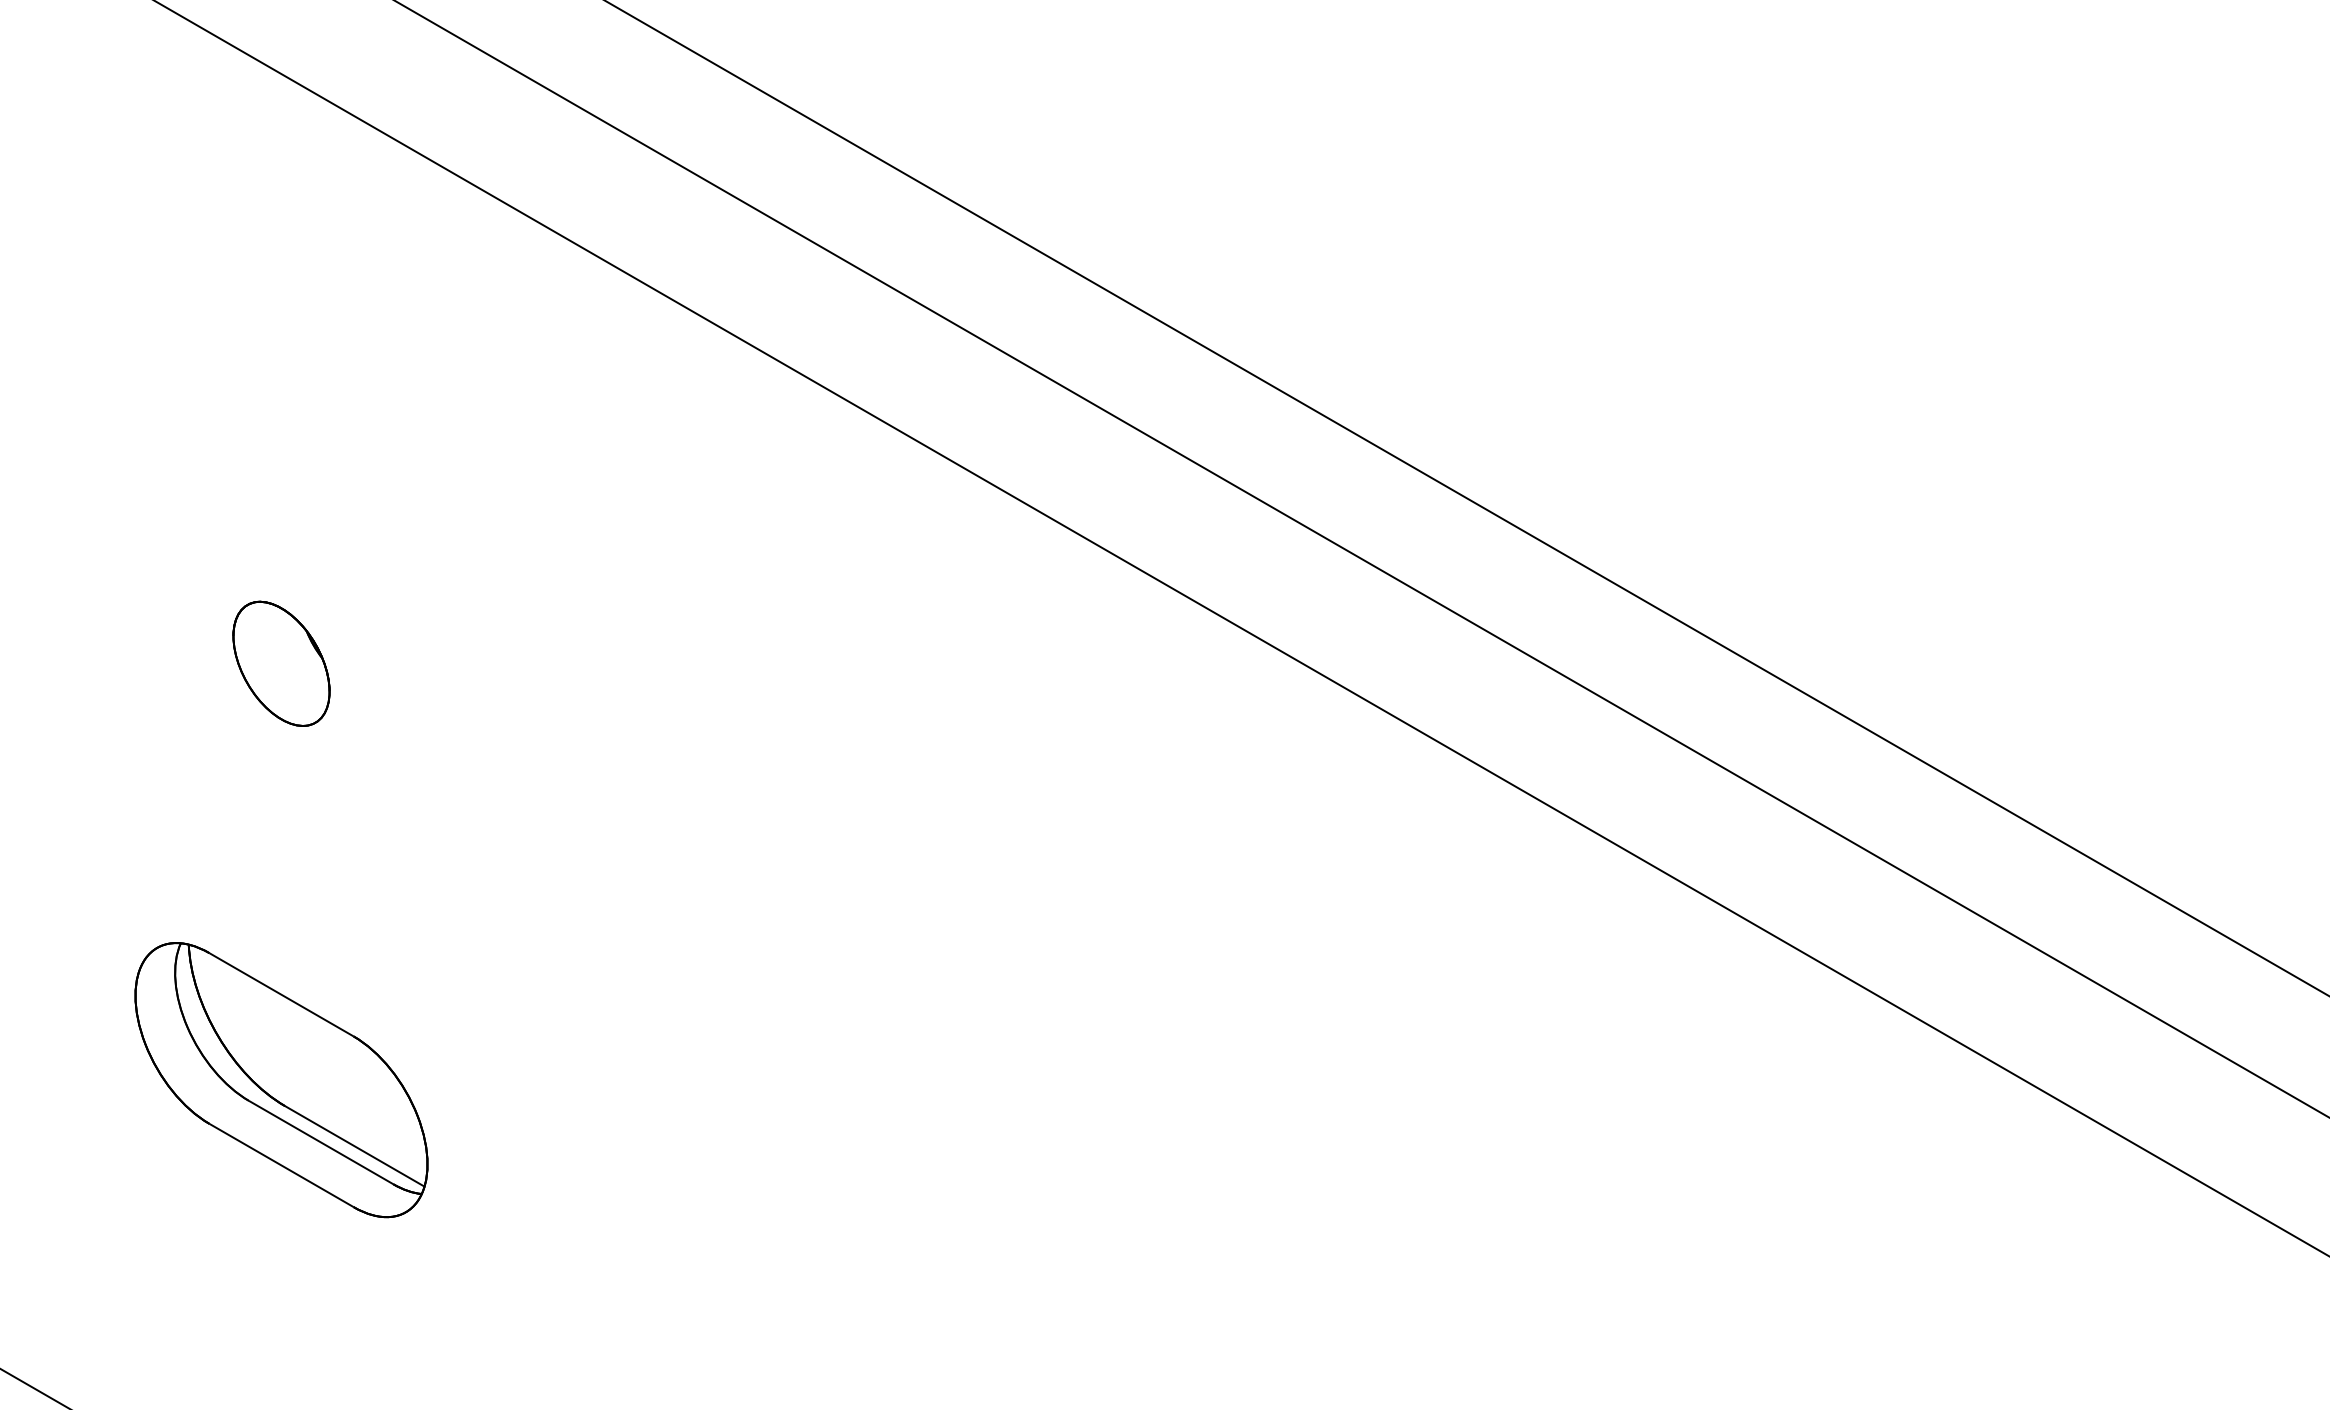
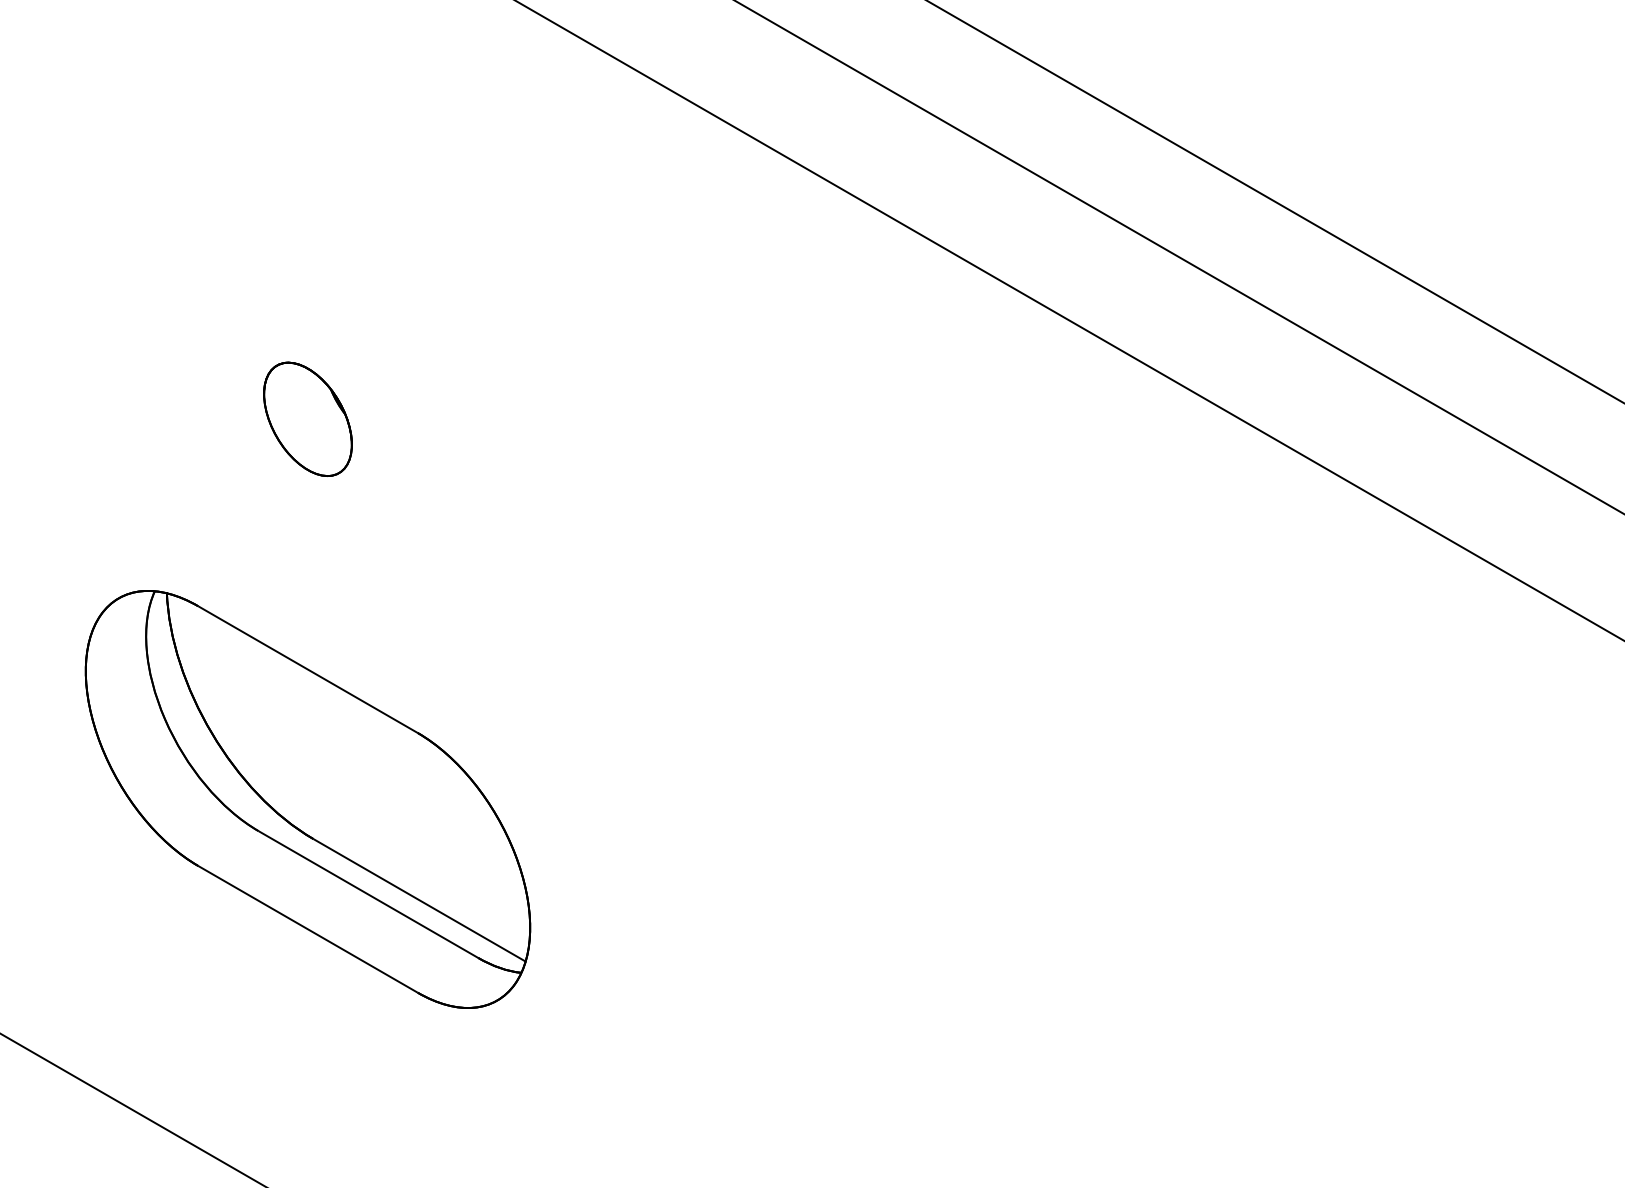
part: (281, 1079) -> (307, 798), size x1.67

